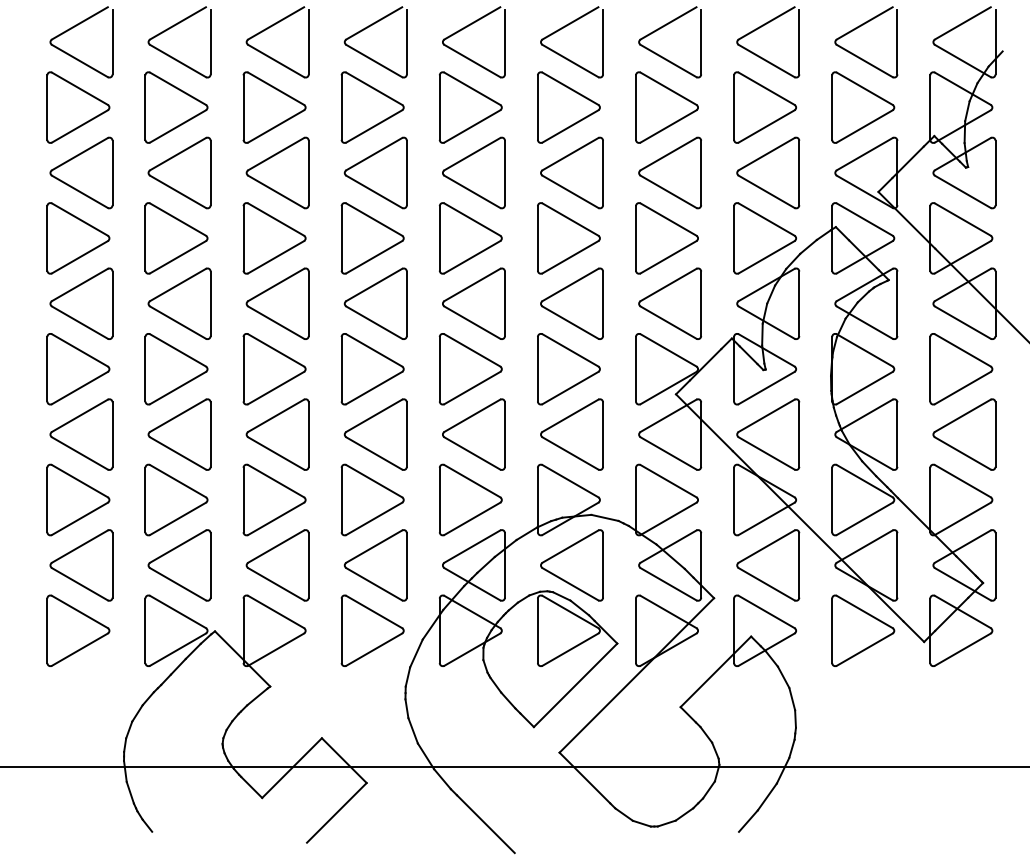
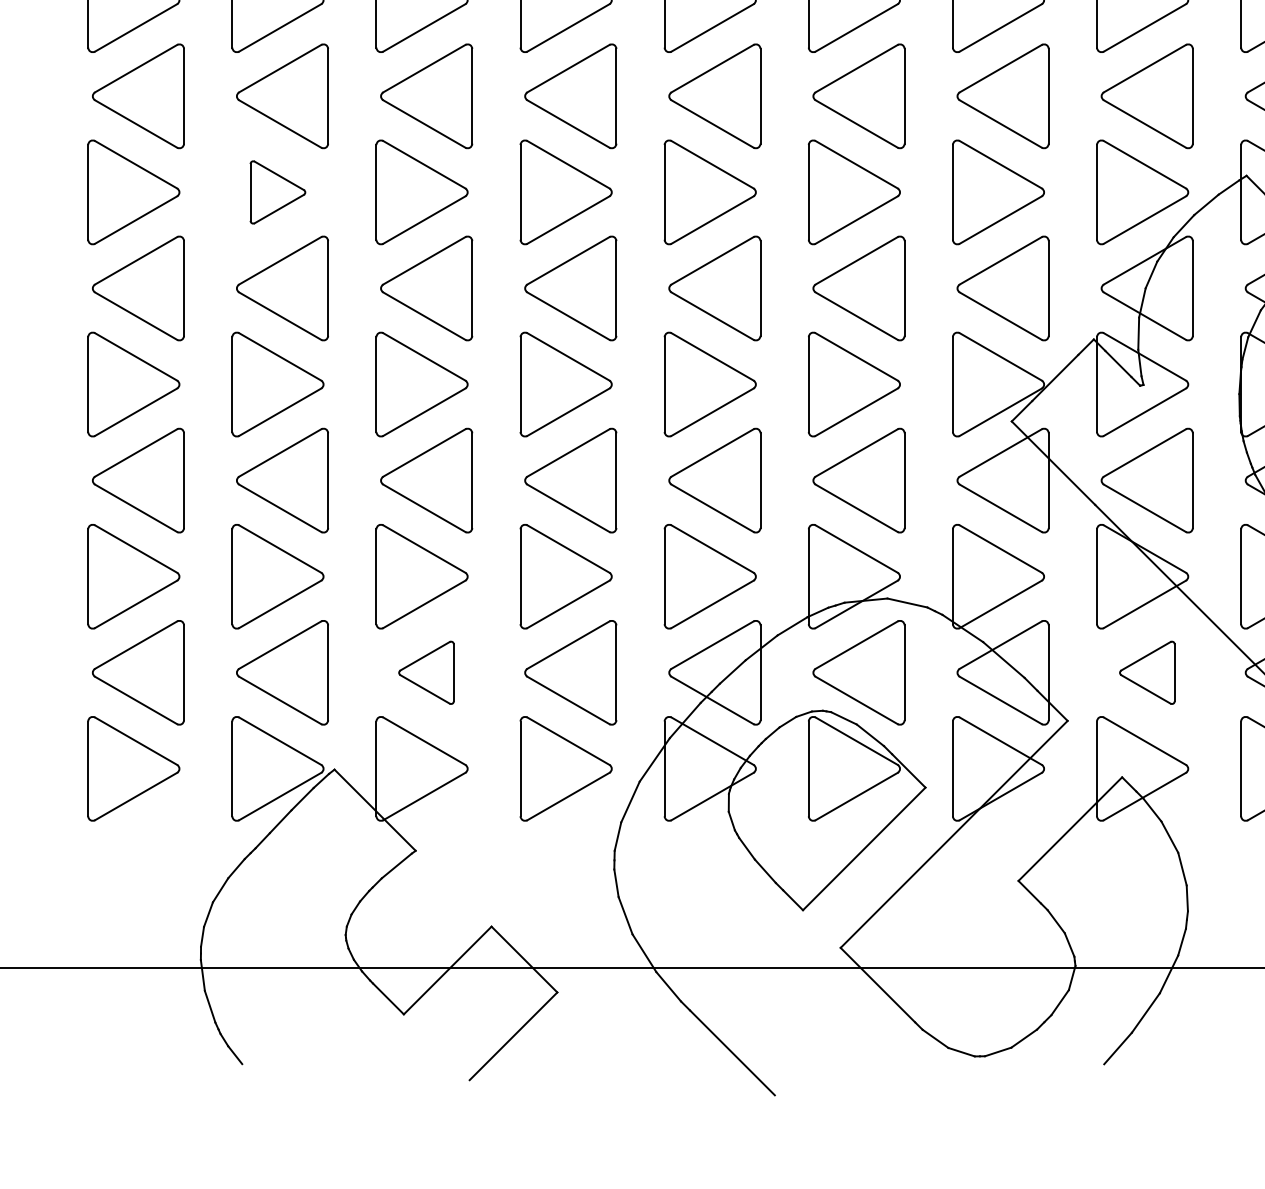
part: (176, 238) -> (277, 192), size x0.6
part: (277, 565) -> (426, 672), size x0.6
part: (768, 565) -> (1147, 672), size x0.6

